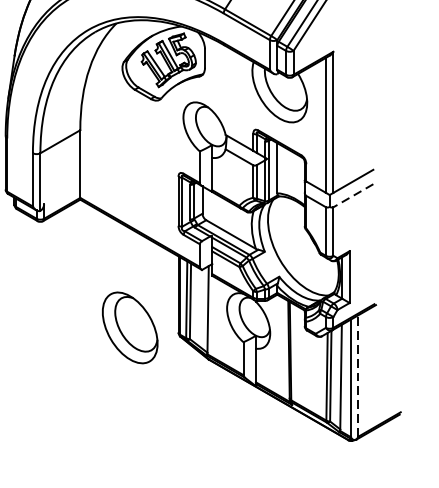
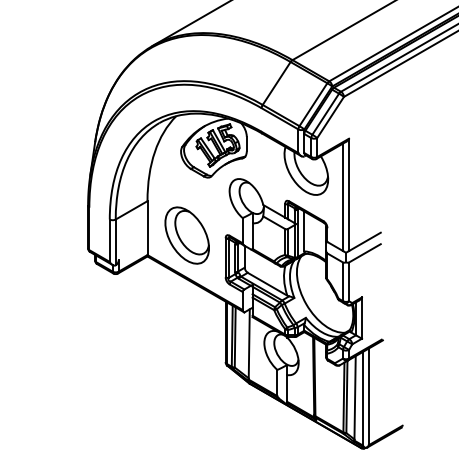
line: (352, 195) -> (364, 253), dashed -> solid
part: (129, 327) -> (186, 235), moved
line: (357, 375) -> (368, 396), dashed -> solid

